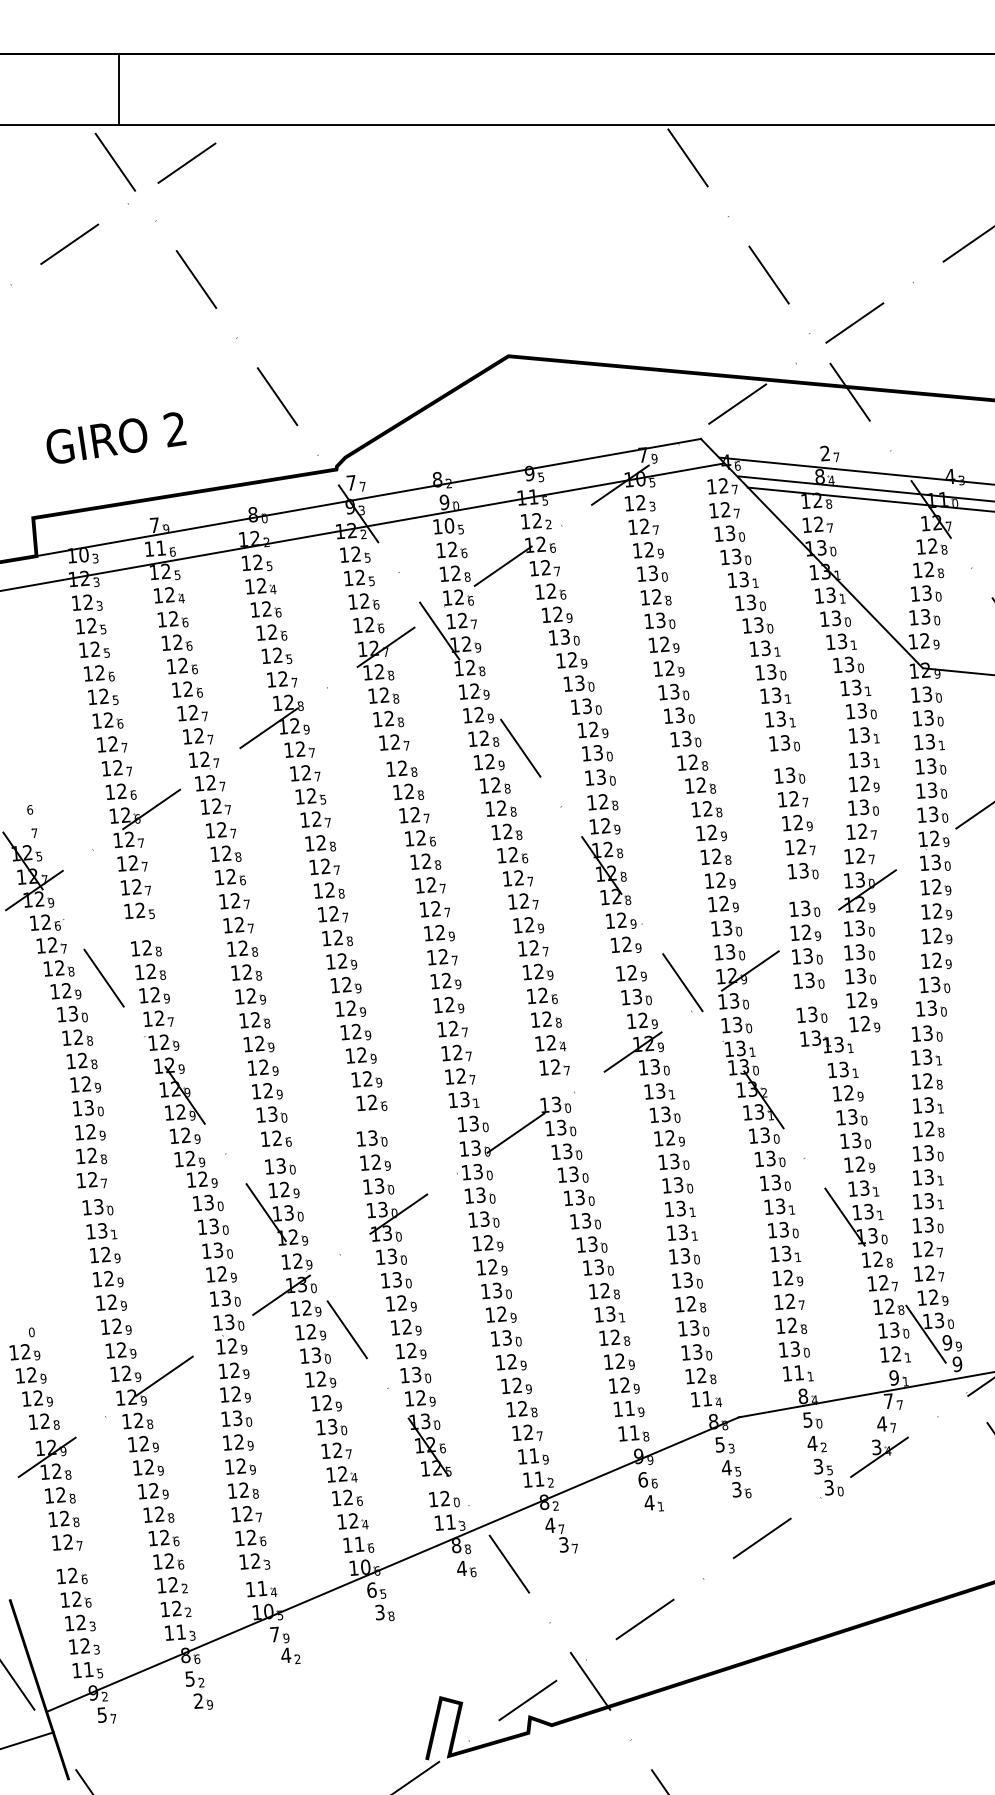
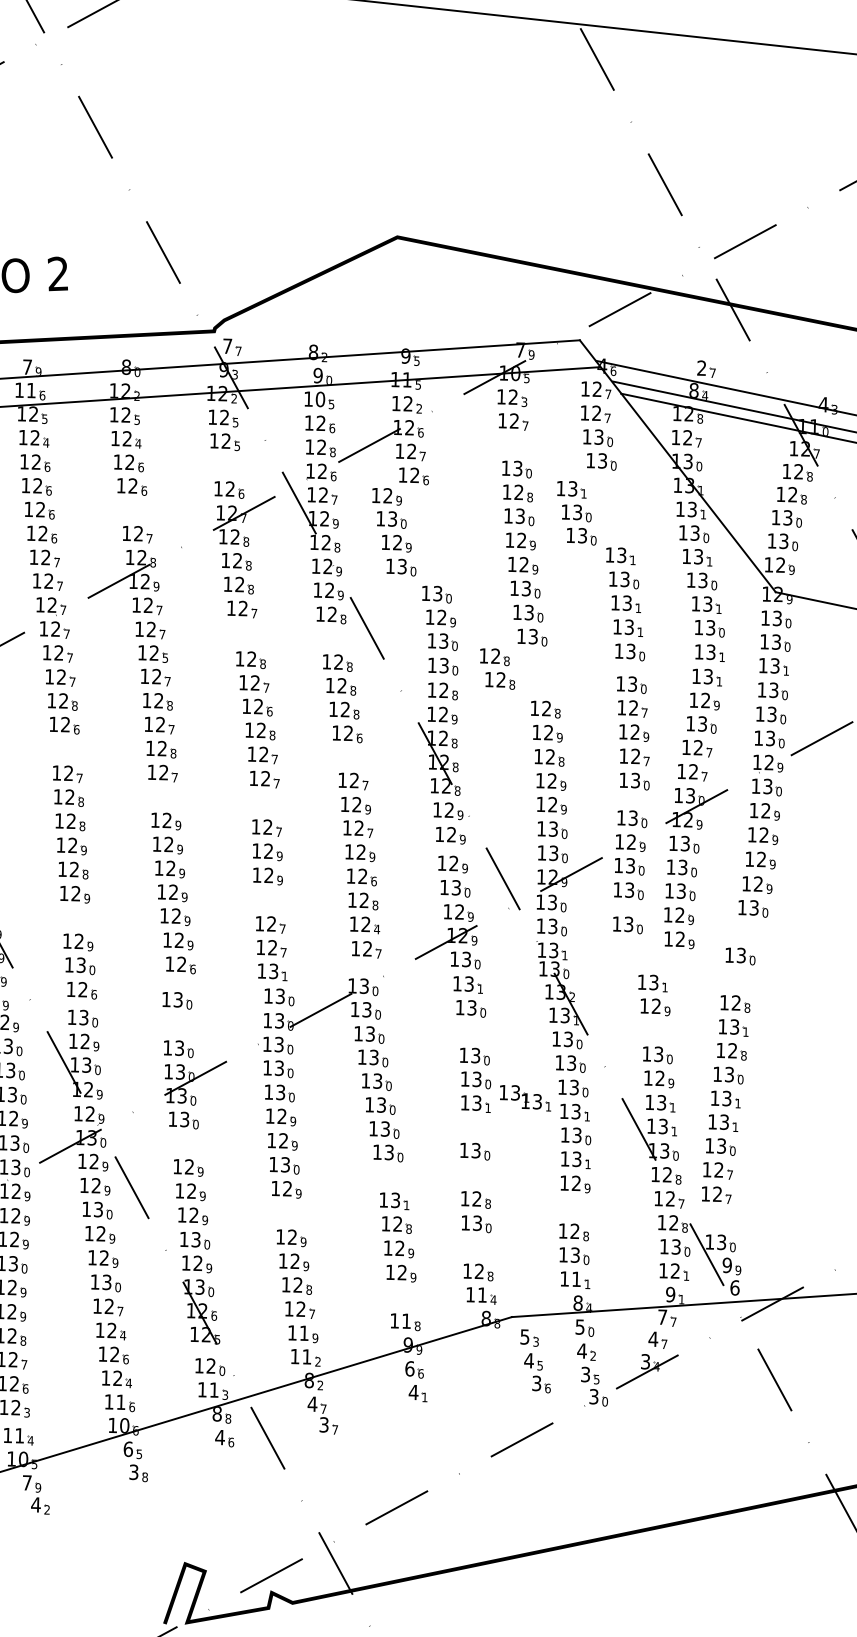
part: (648, 550) -> (515, 445), removed
part: (363, 601) -> (226, 465), removed
part: (750, 602) -> (576, 512), moved
part: (567, 648) -> (393, 530), moved
part: (276, 655) -> (134, 509), removed
part: (488, 762) -> (333, 639), removed
part: (401, 768) -> (246, 635), removed
part: (696, 773) -> (497, 667), moved
part: (518, 878) -> (350, 757), removed
part: (234, 901) -> (66, 749), removed
part: (439, 932) -> (266, 802), removed
part: (337, 937) -> (164, 796), removed
part: (931, 1008) -> (747, 931), removed
part: (452, 1028) -> (269, 899), removed
part: (826, 1041) -> (525, 1097), moved
part: (926, 1057) -> (737, 979), removed
part: (263, 1067) -> (77, 917), removed
part: (851, 1117) -> (656, 1031), removed
part: (669, 1138) -> (473, 1032), removed
part: (375, 1162) -> (178, 1024), removed
part: (682, 1232) -> (475, 1127), removed
part: (396, 1280) -> (186, 1144), removed
part: (687, 1280) -> (475, 1175), removed
part: (604, 1291) -> (391, 1177), removed
part: (932, 1297) -> (717, 1218), removed
part: (789, 1301) -> (574, 1207), removed
part: (506, 1338) -> (289, 1213), removed
part: (696, 1352) -> (476, 1248), removed
text: (957, 1364) -> (734, 1288), 9 -> 6
part: (628, 1408) -> (403, 1296), removed
part: (733, 1467) -> (535, 1361), moved

